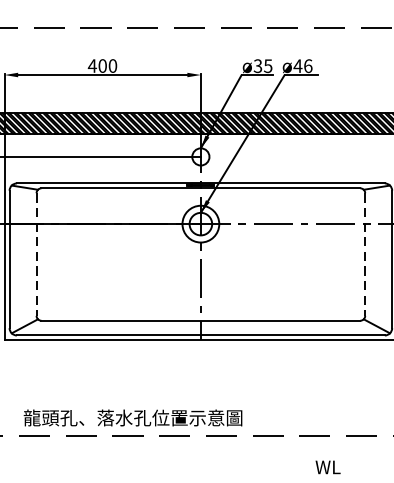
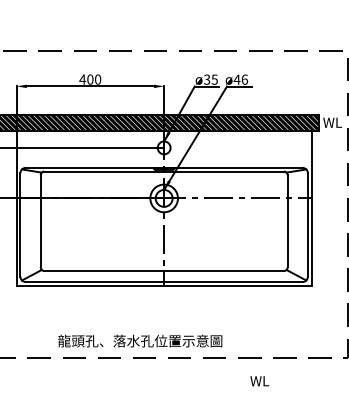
line: (36, 254) -> (40, 221), dashed -> solid
line: (365, 254) -> (287, 221), dashed -> solid
text: (133, 417) -> (140, 340), moved

